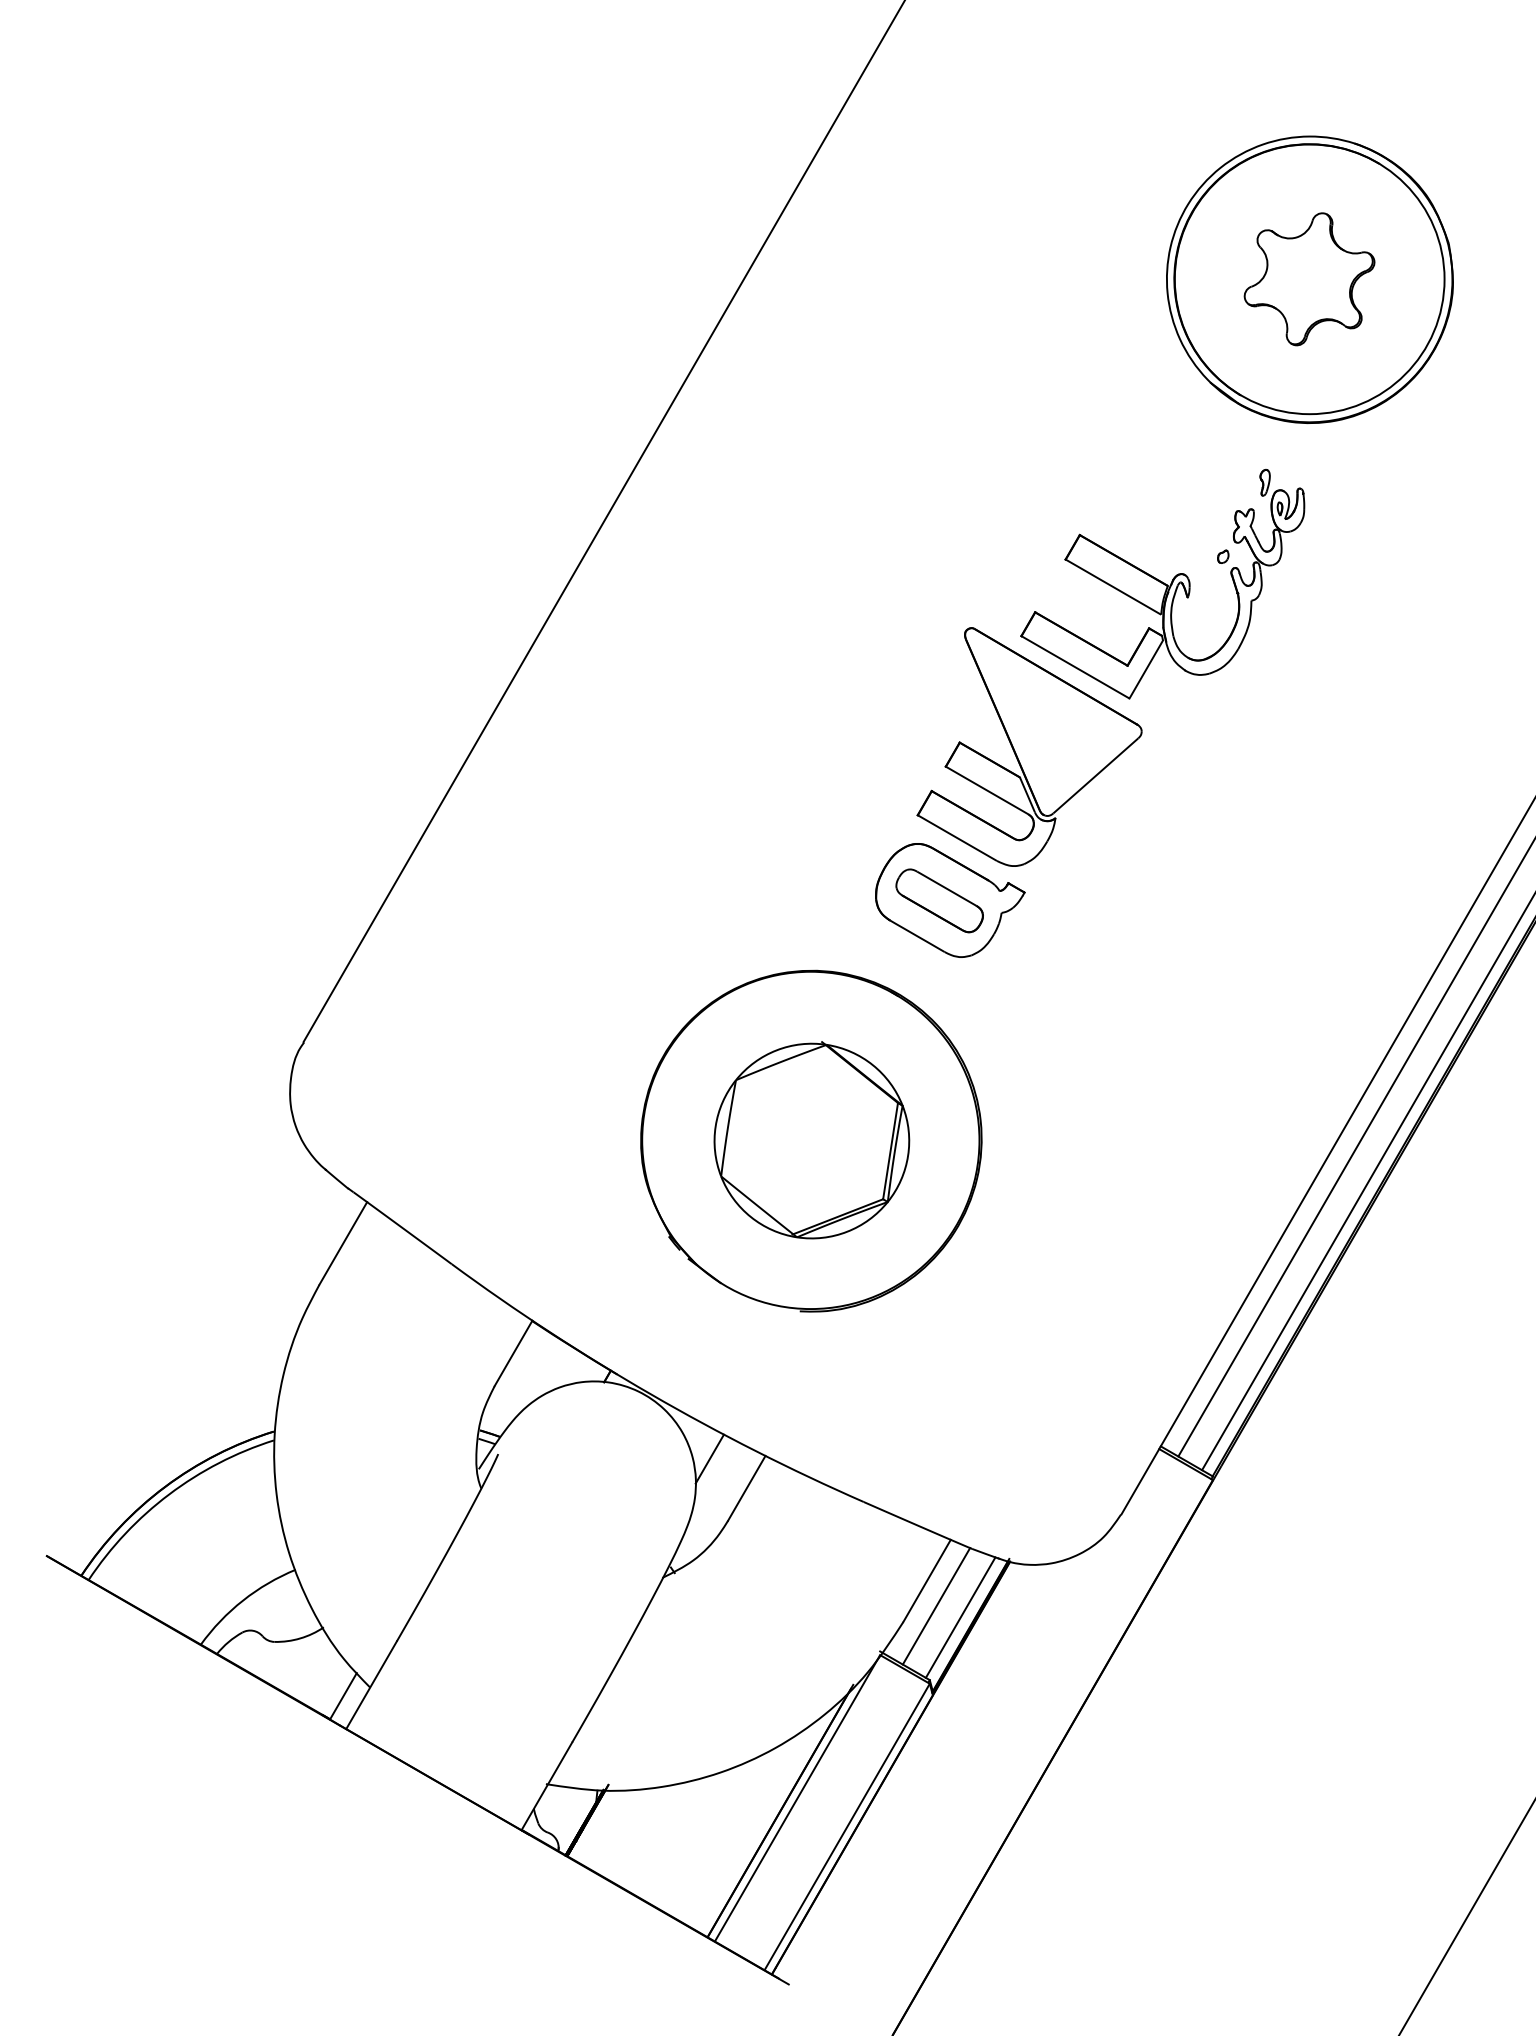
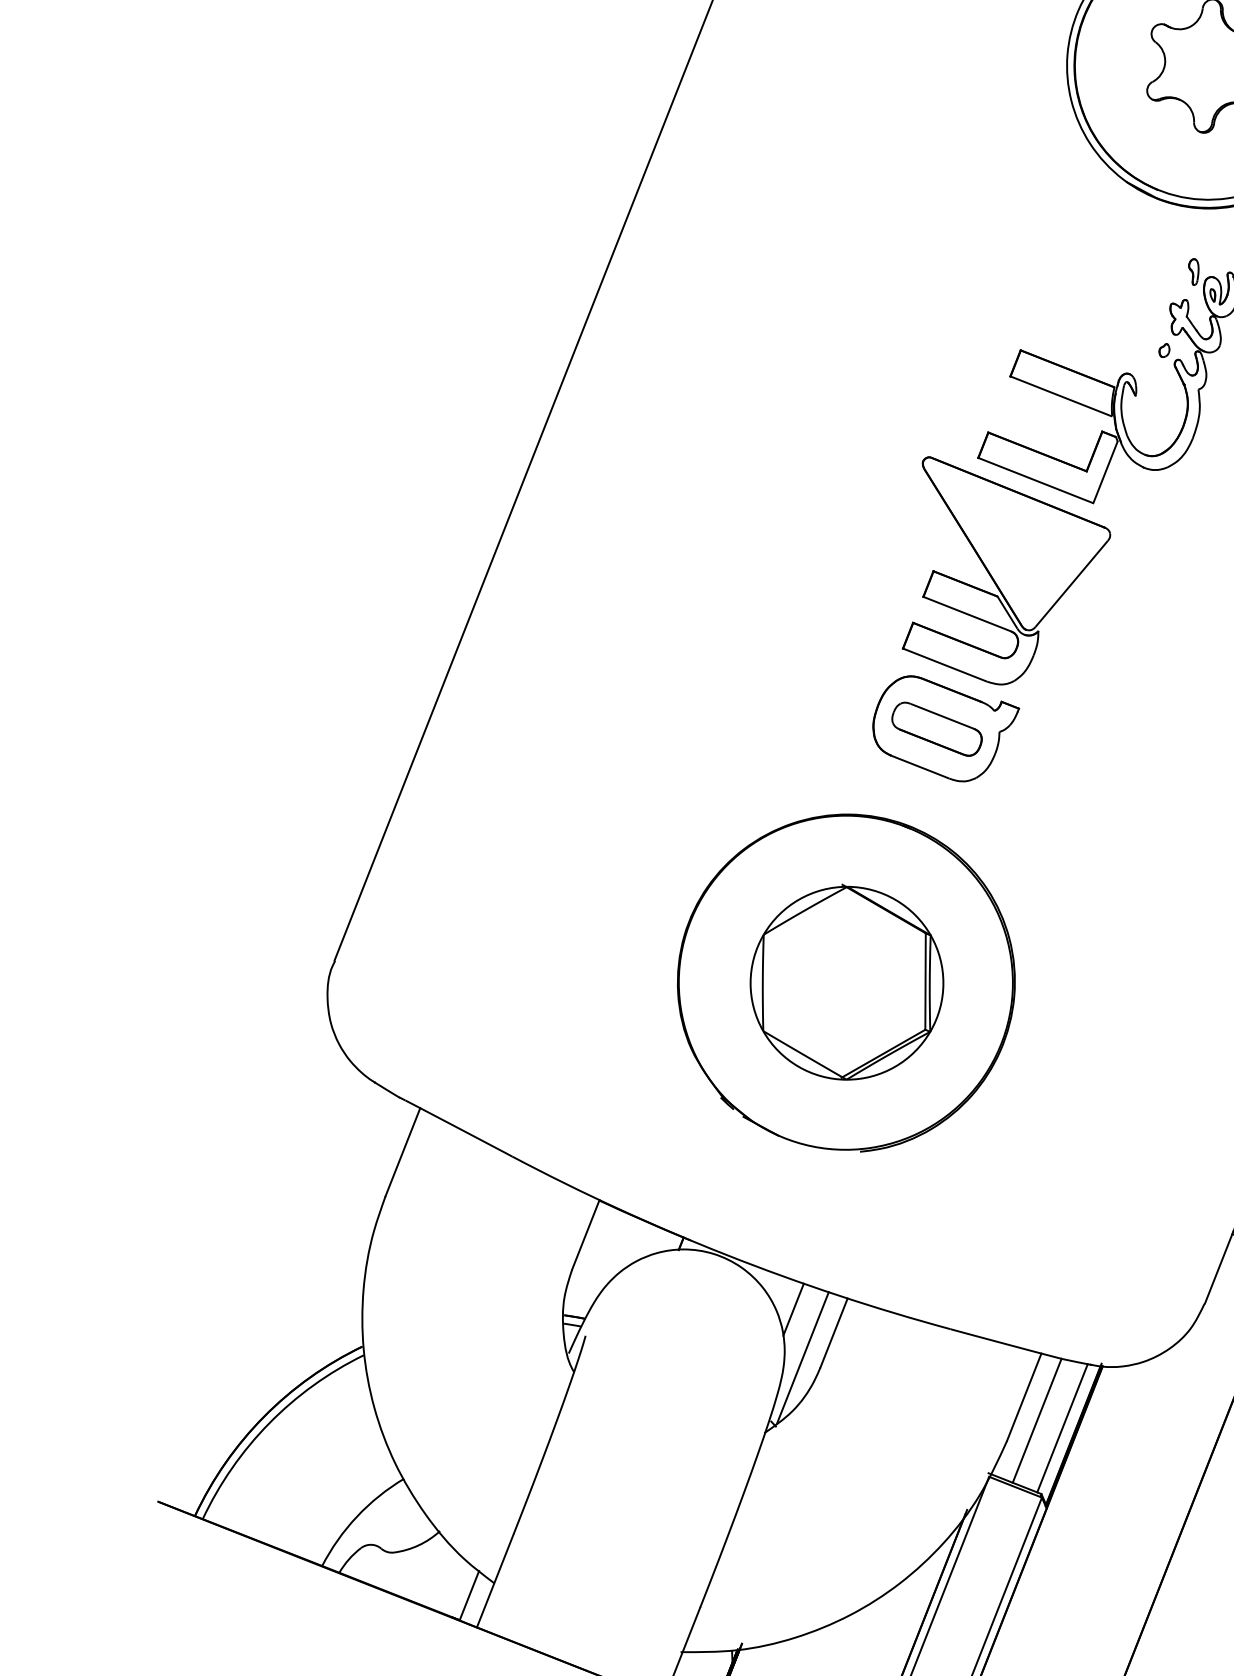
line: (711, 1507) -> (802, 1356), added

